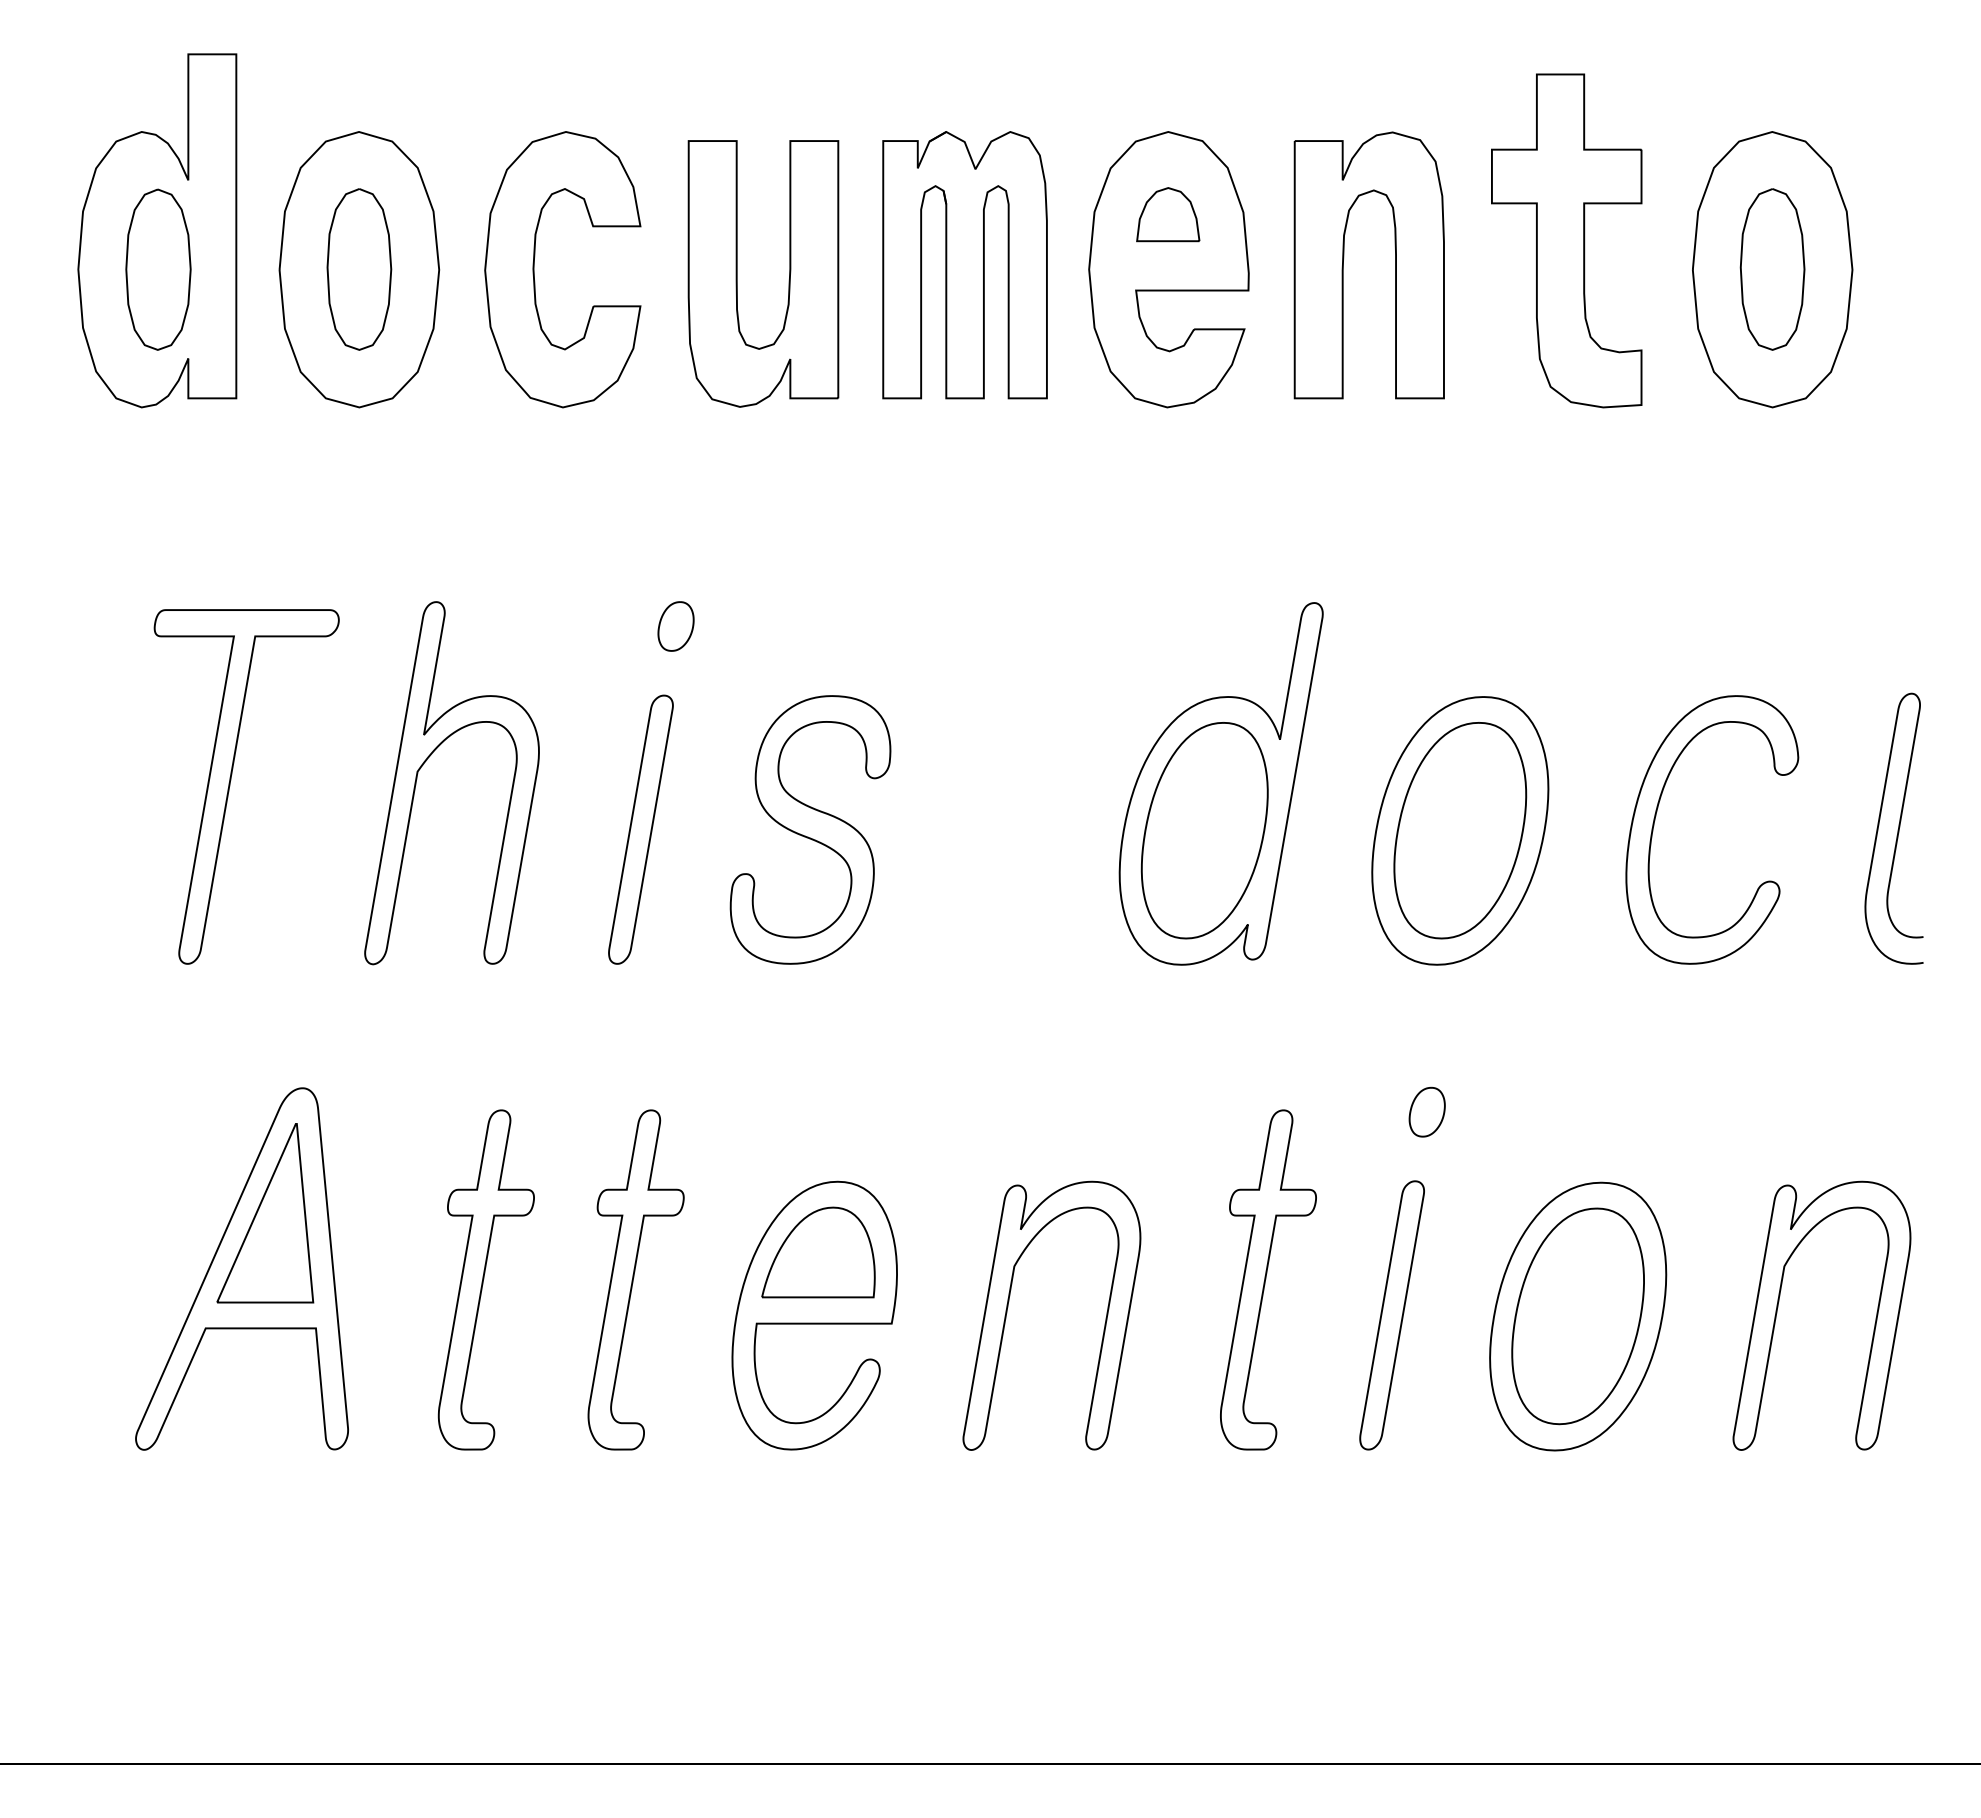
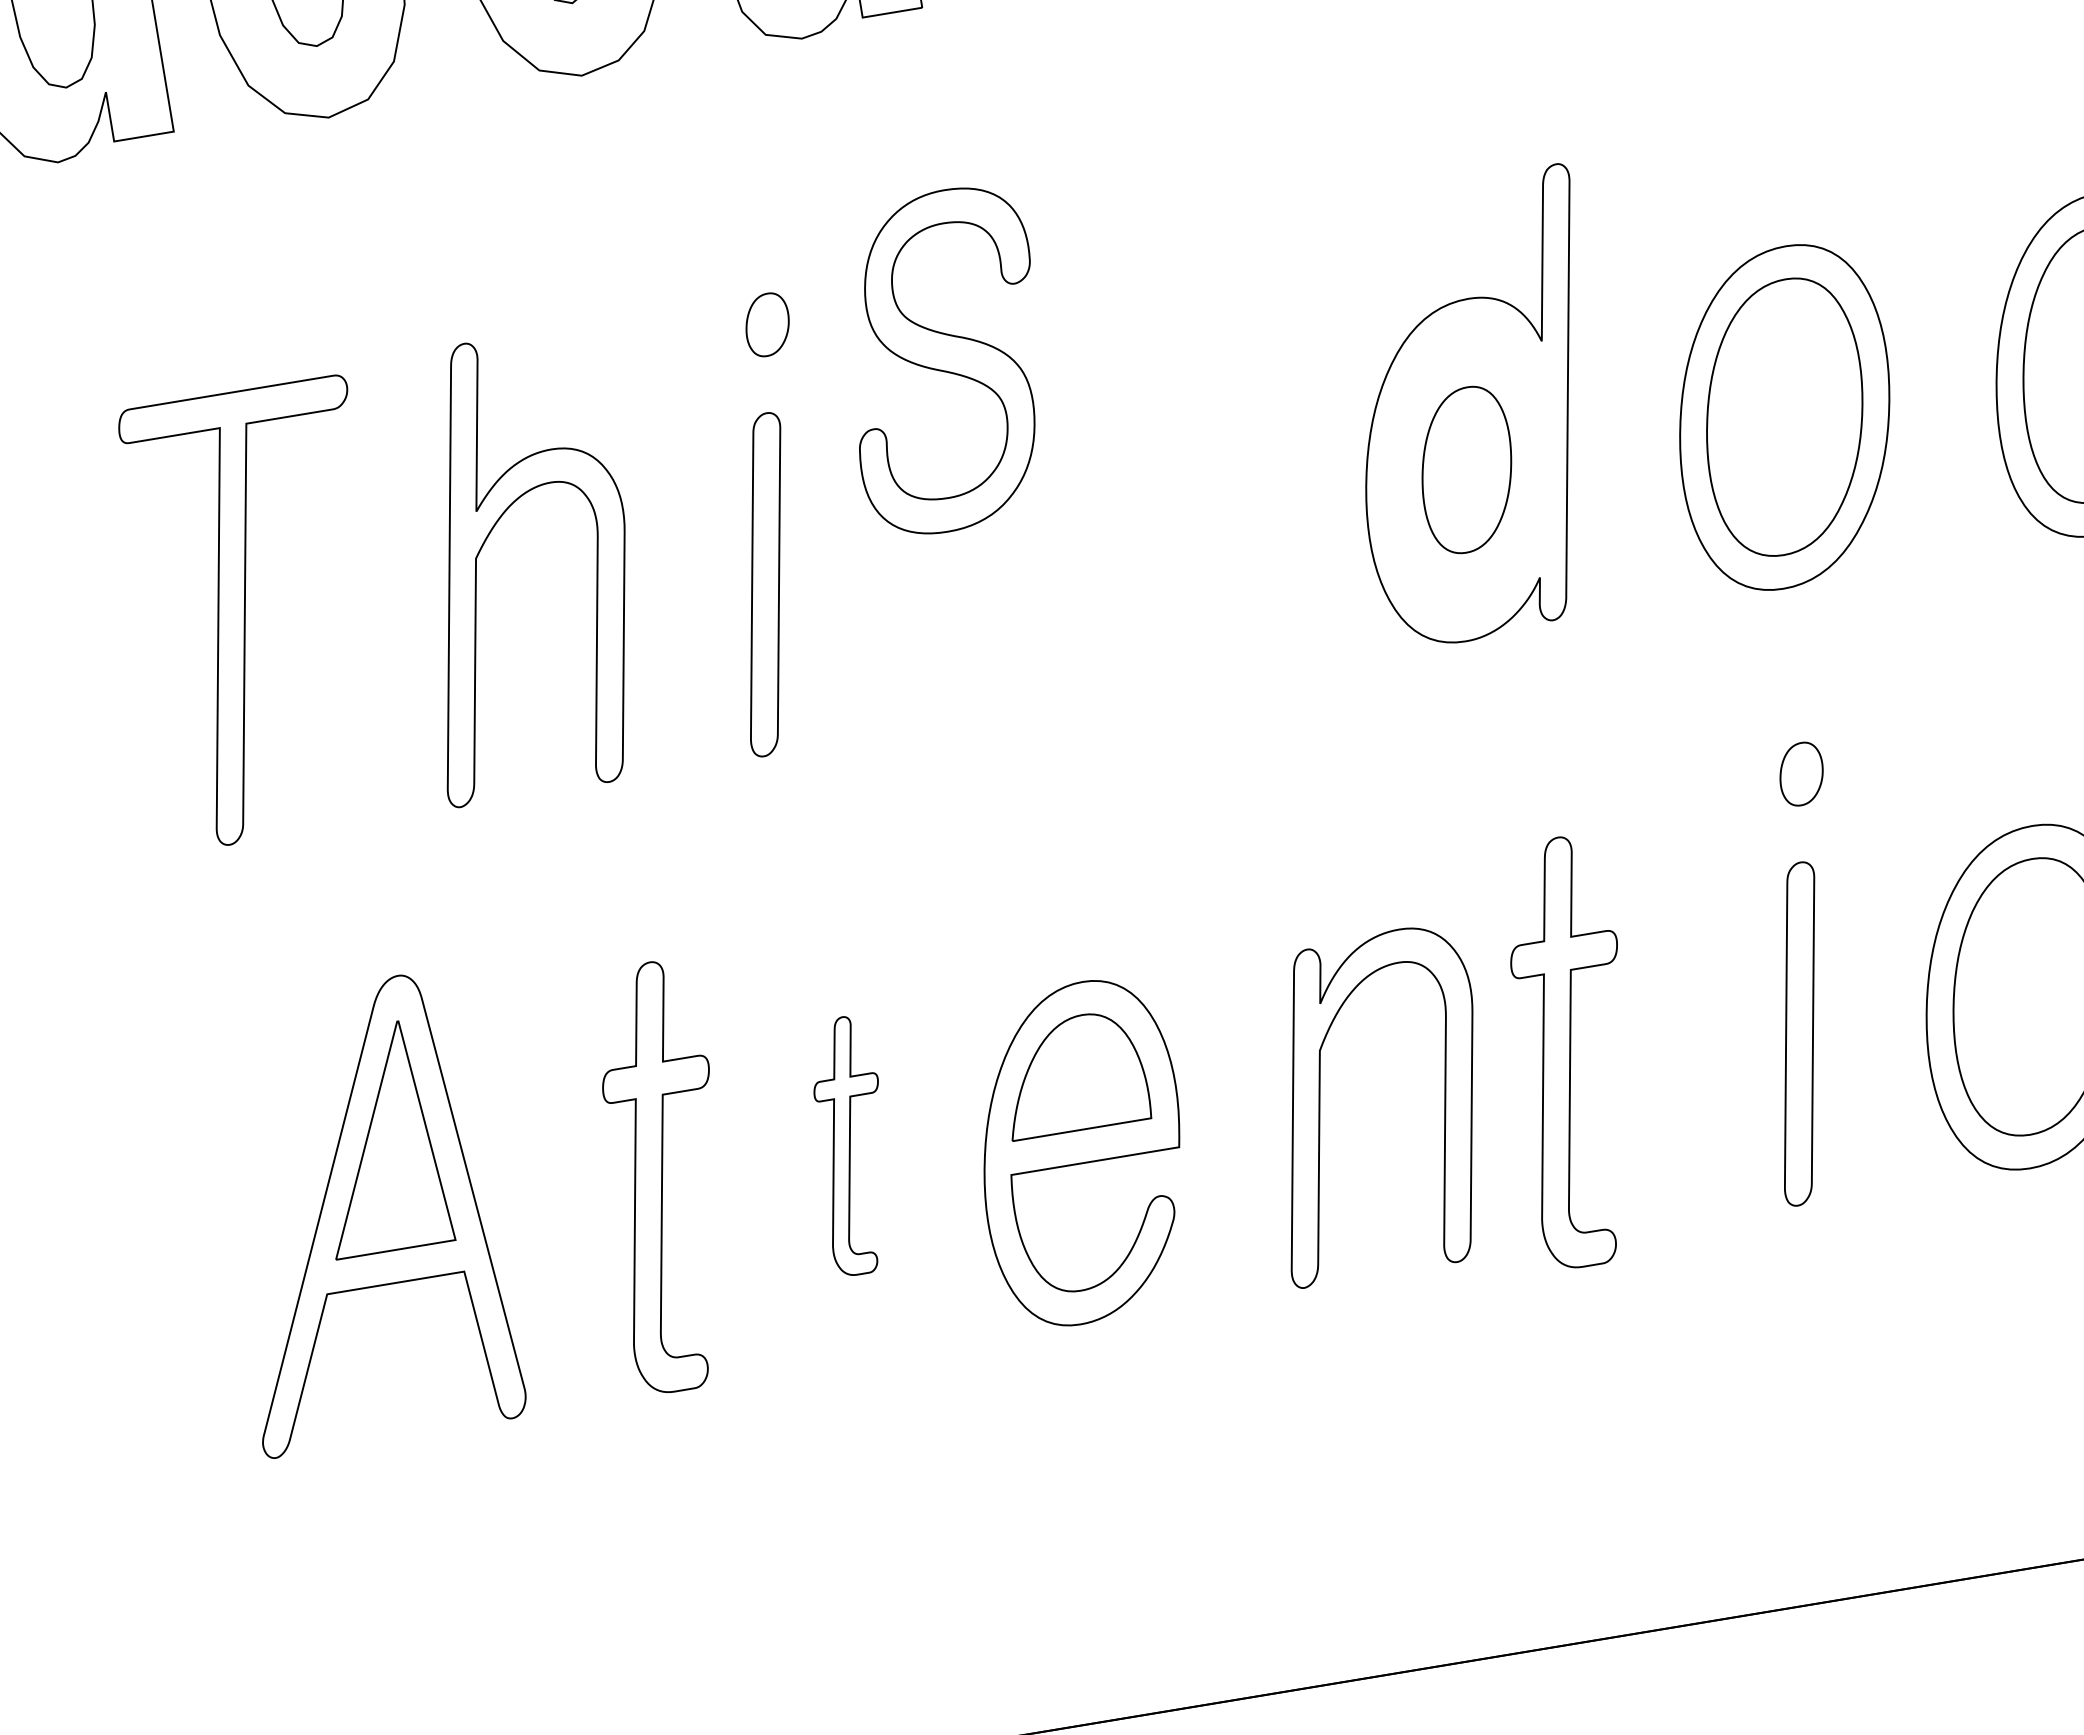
part: (810, 829) -> (945, 360), moved
part: (1204, 830) -> (1466, 469), size x0.6
part: (635, 1279) -> (851, 1145), size x0.6
part: (1268, 1279) -> (1574, 1050), moved

